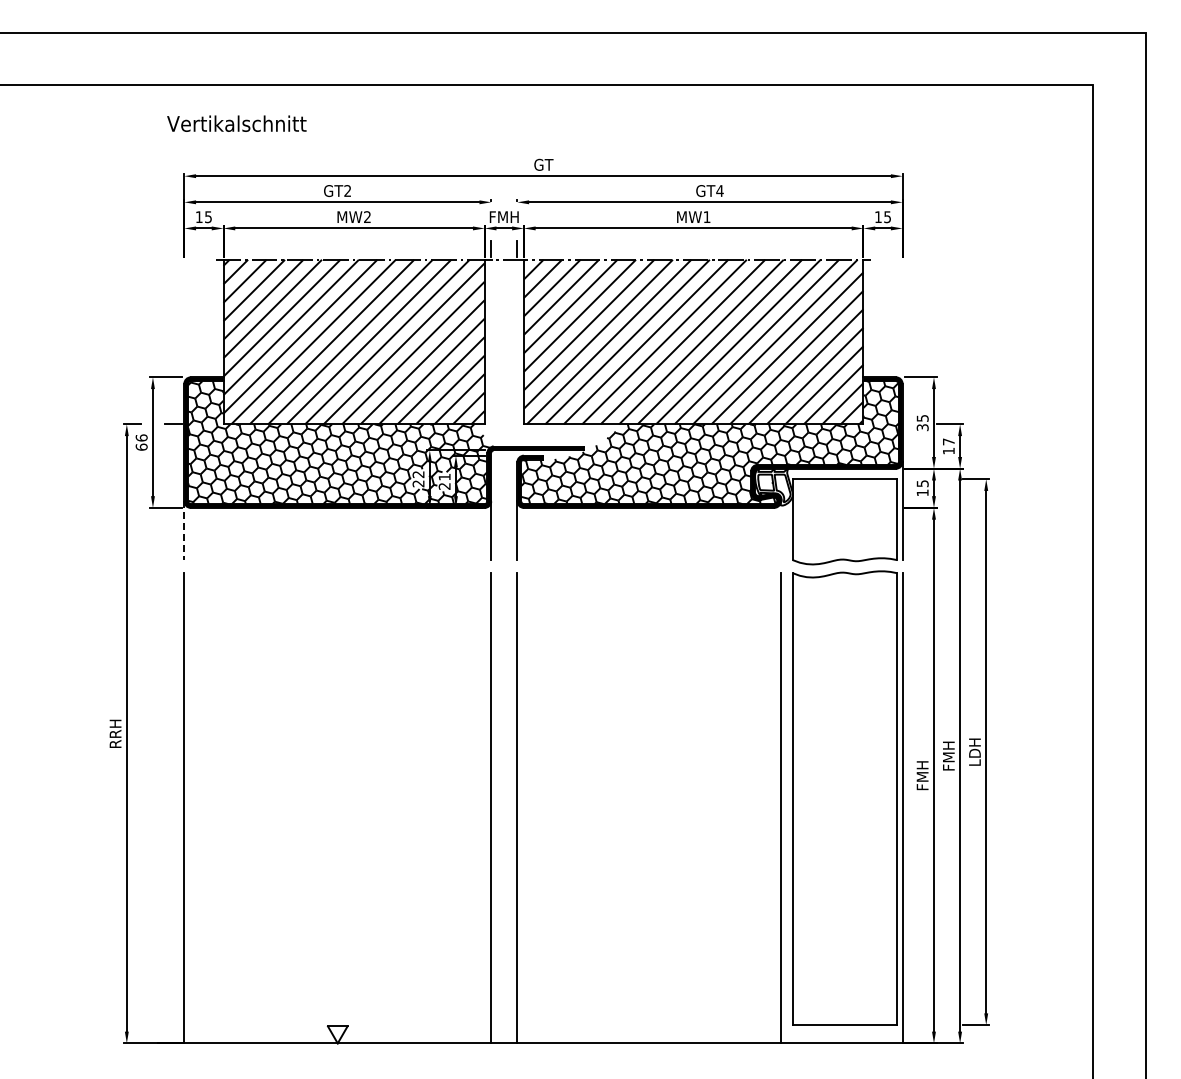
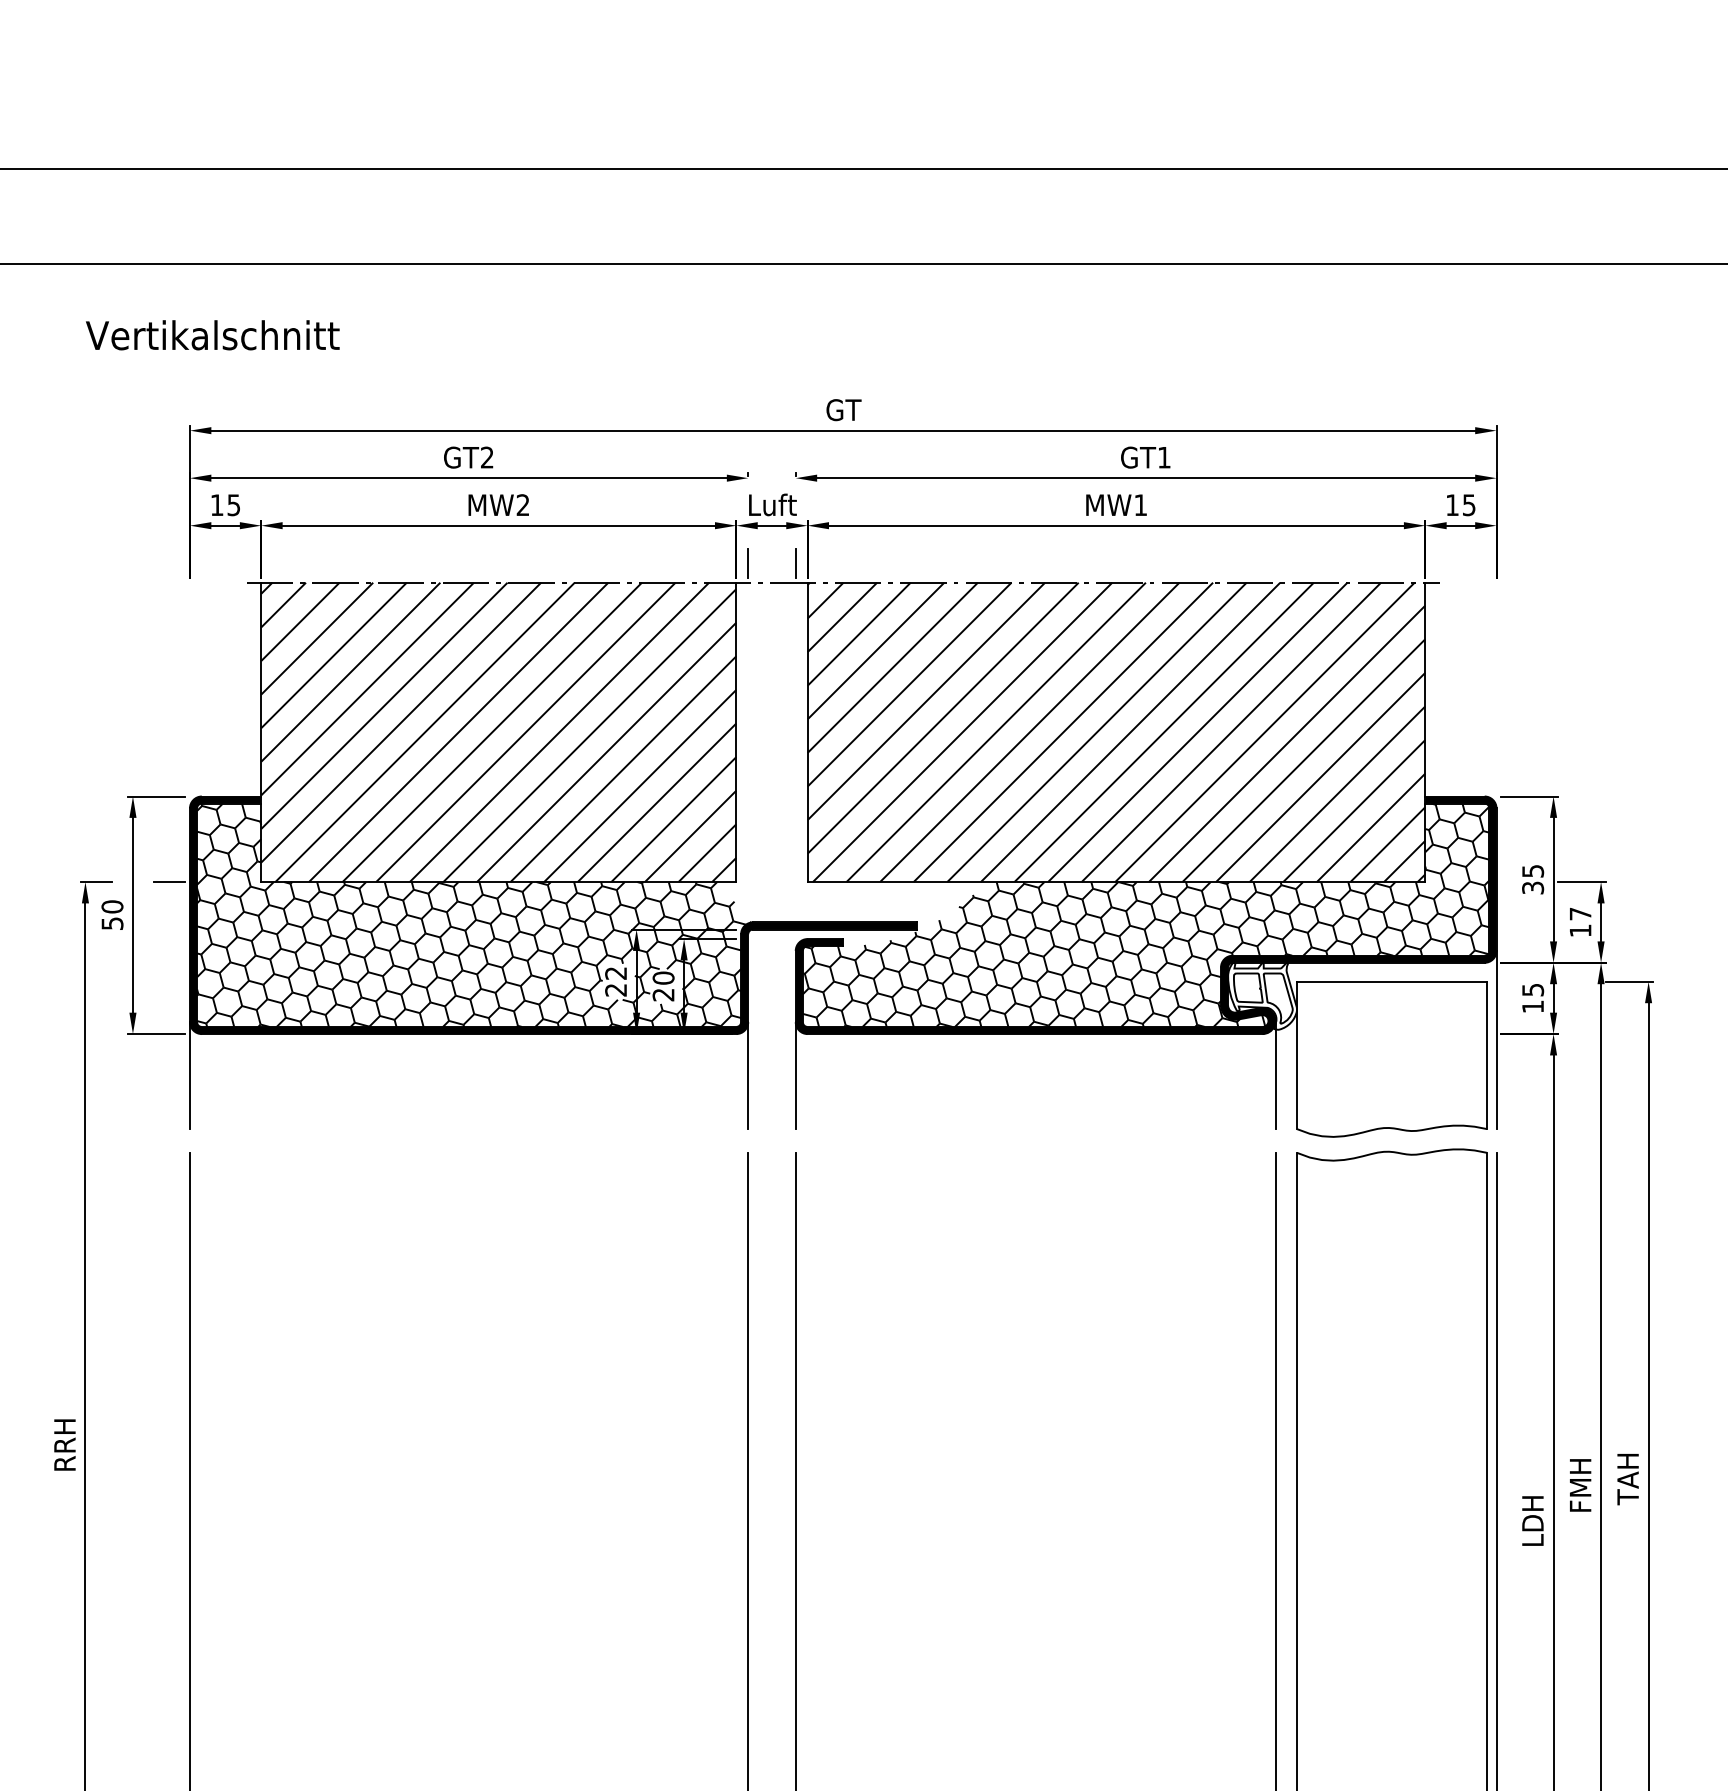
text: (236, 123) -> (212, 334), moved
text: (719, 190) -> (1163, 456), GT4 -> GT1
text: (503, 216) -> (770, 503), FMH -> Luft
text: (141, 442) -> (112, 915), 66 -> 50
text: (444, 476) -> (663, 976), 21 -> 20
line: (781, 530) -> (1276, 1075), added
line: (184, 531) -> (190, 1076), dashed -> solid
text: (974, 752) -> (1627, 1478), LDH -> TAH
text: (922, 775) -> (1532, 1520), FMH -> LDH

